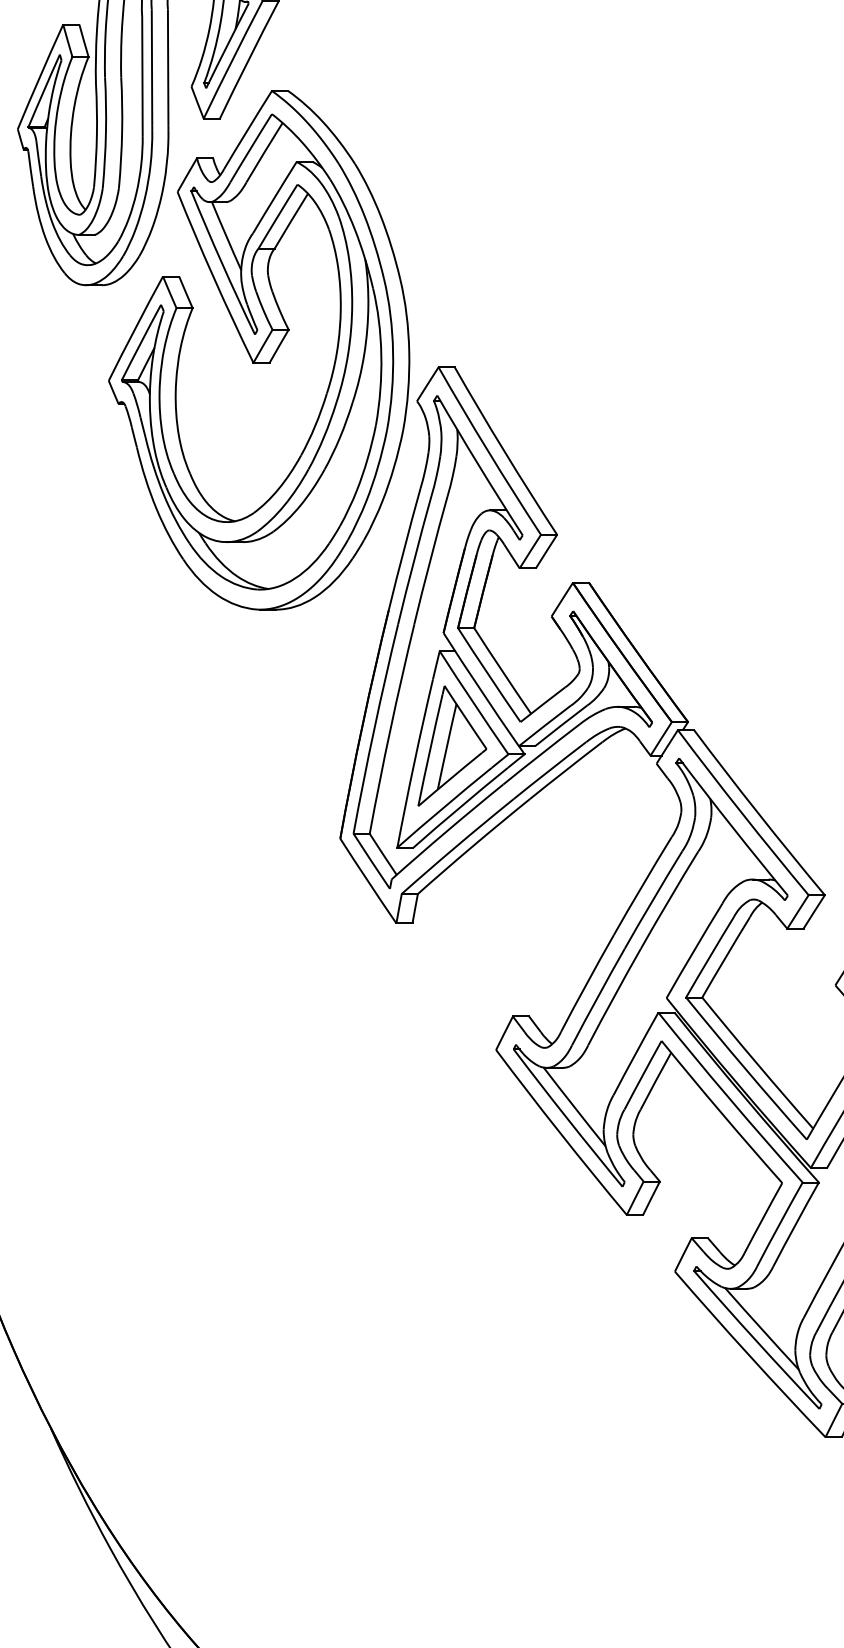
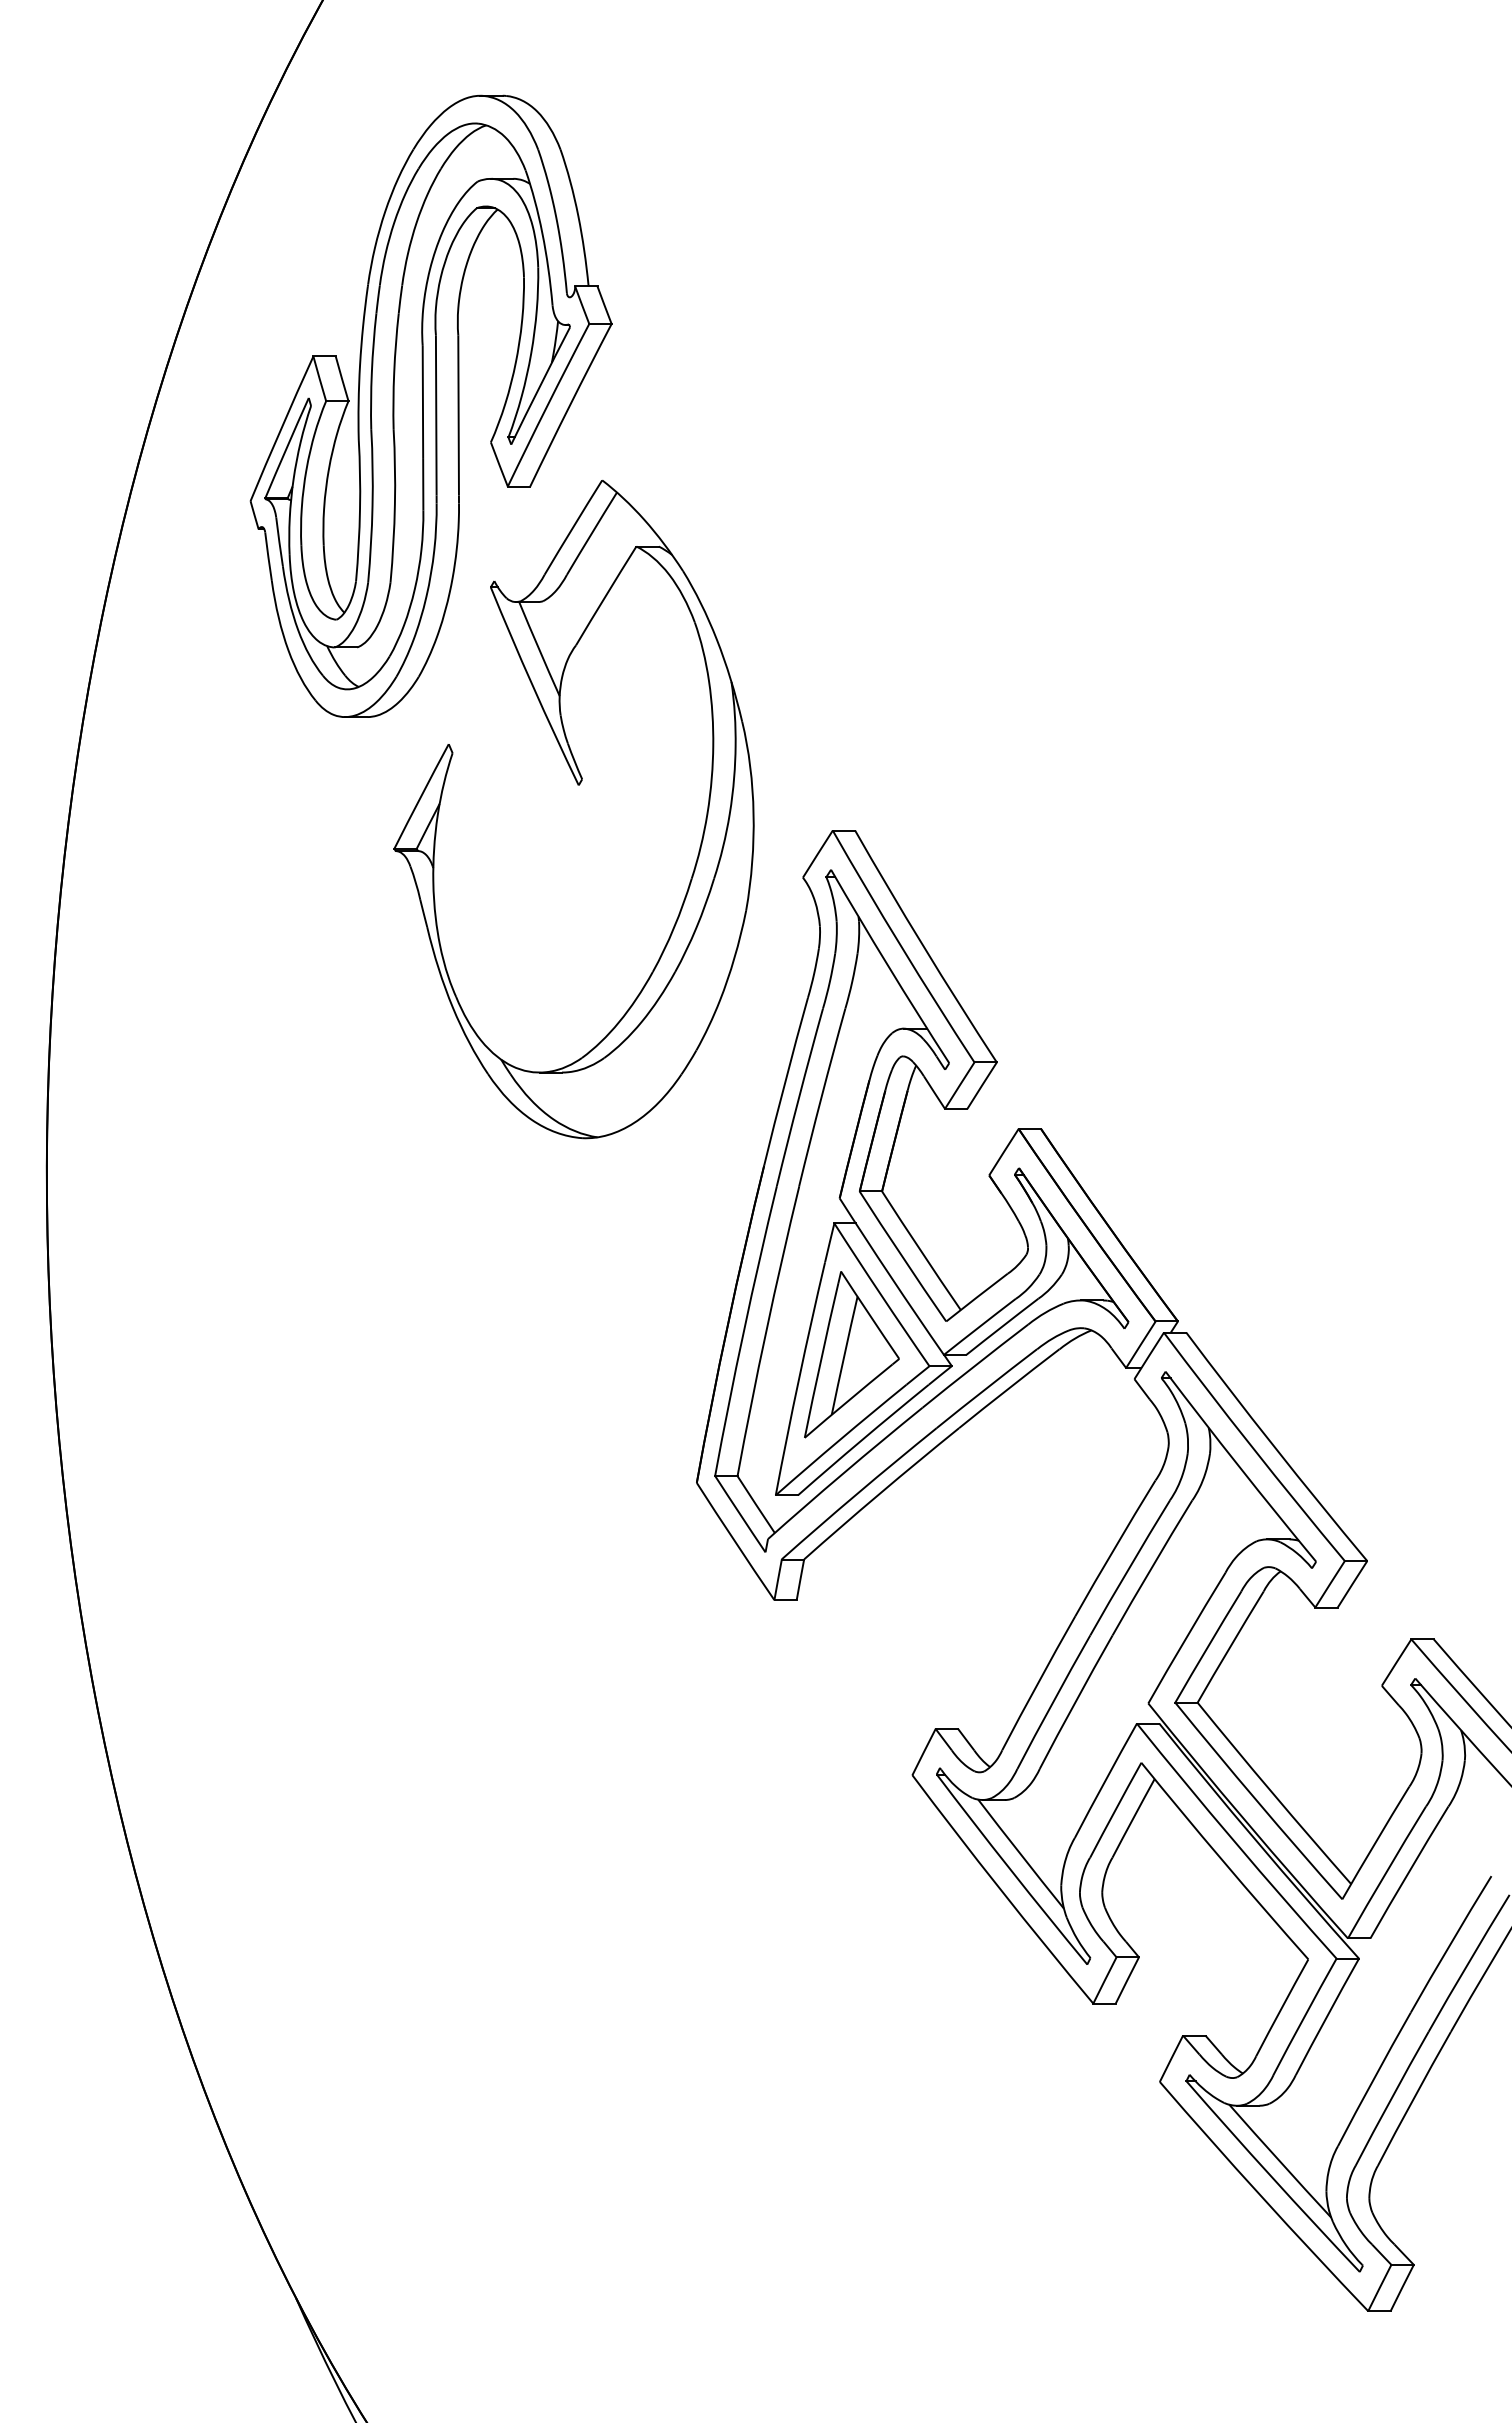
part: (259, 349) -> (584, 806), removed

